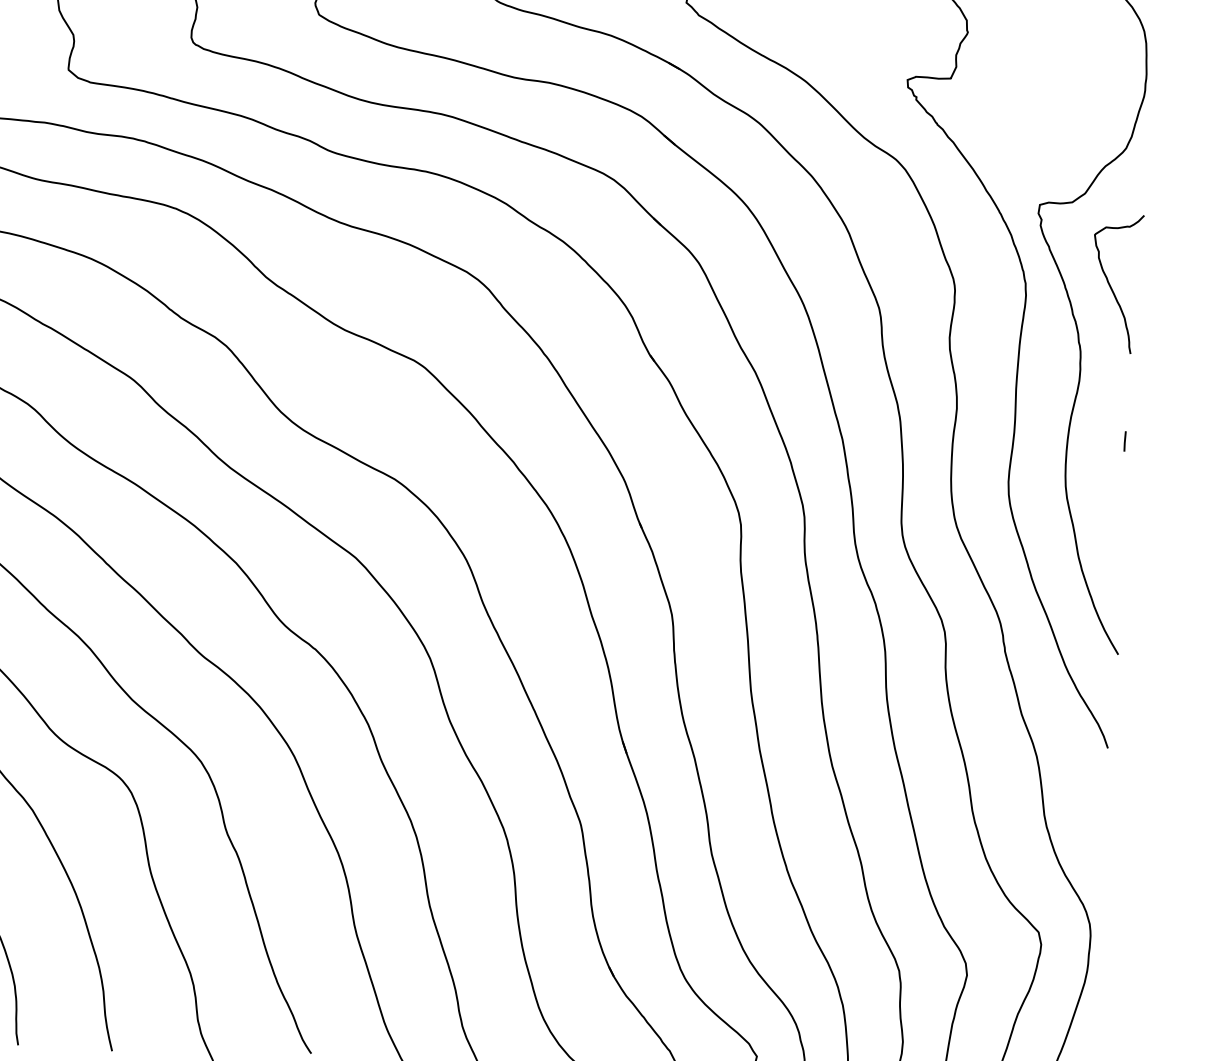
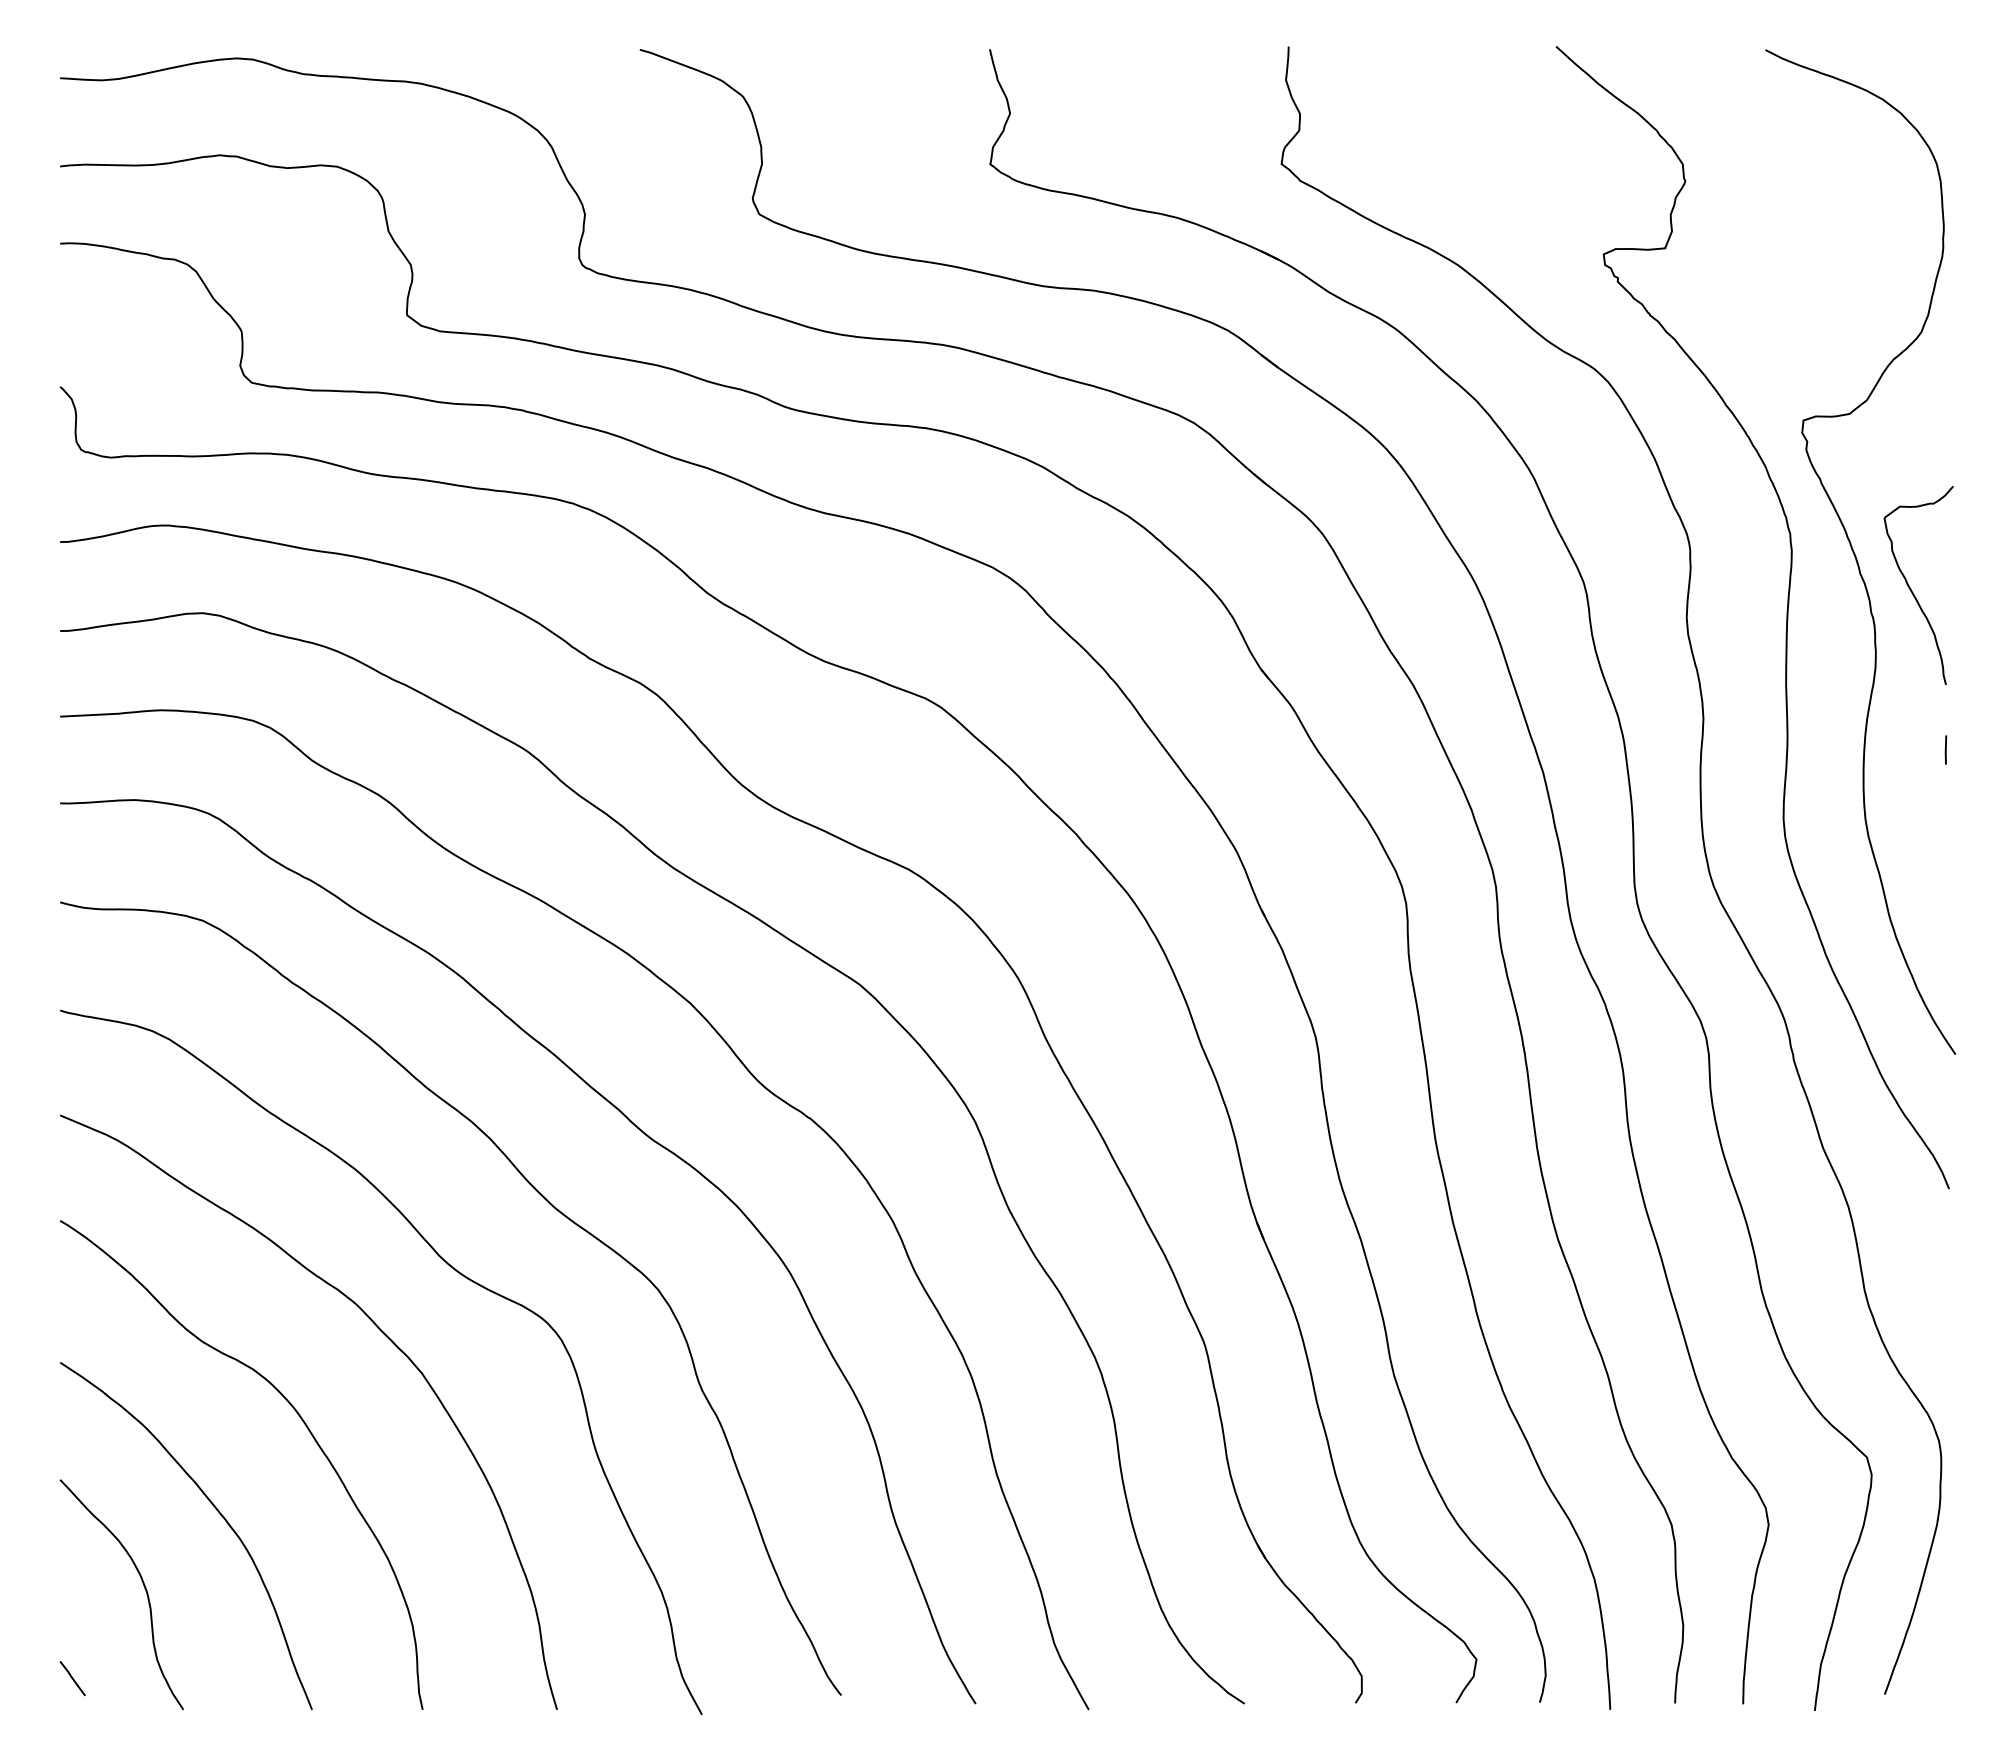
curve: (1111, 286) -> (1912, 590), moved

